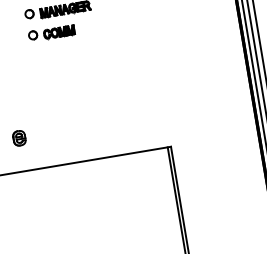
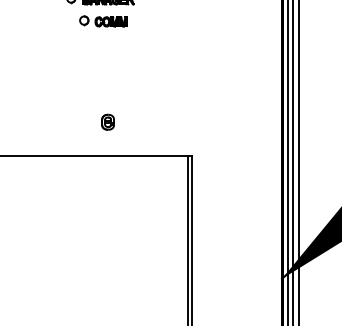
part: (51, 33) -> (103, 21), moved
part: (18, 137) -> (107, 121), moved

